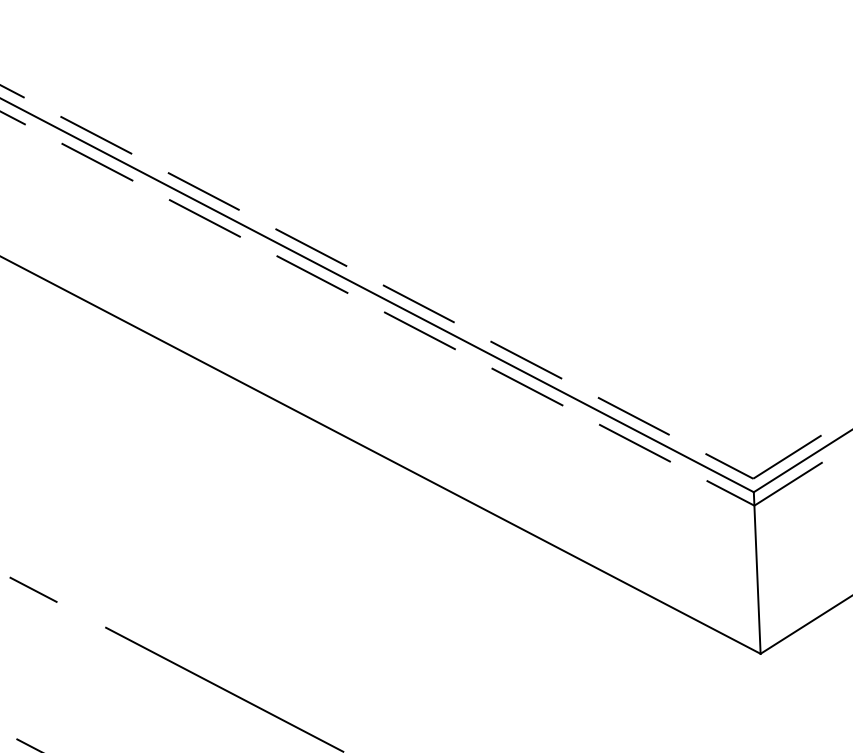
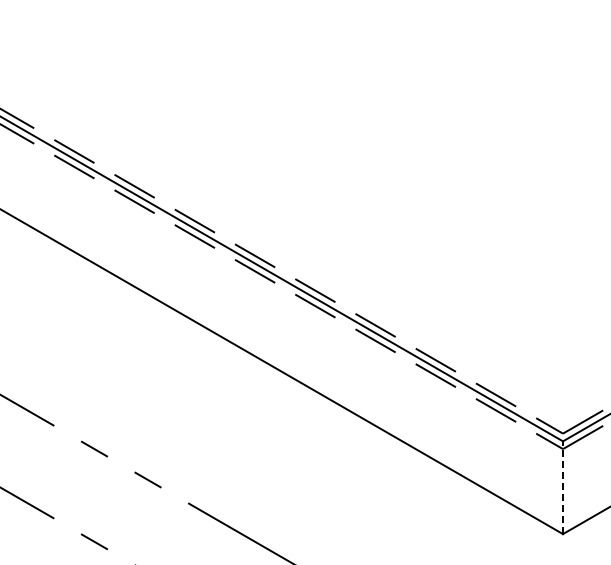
line: (758, 572) -> (563, 487), solid -> dashed

